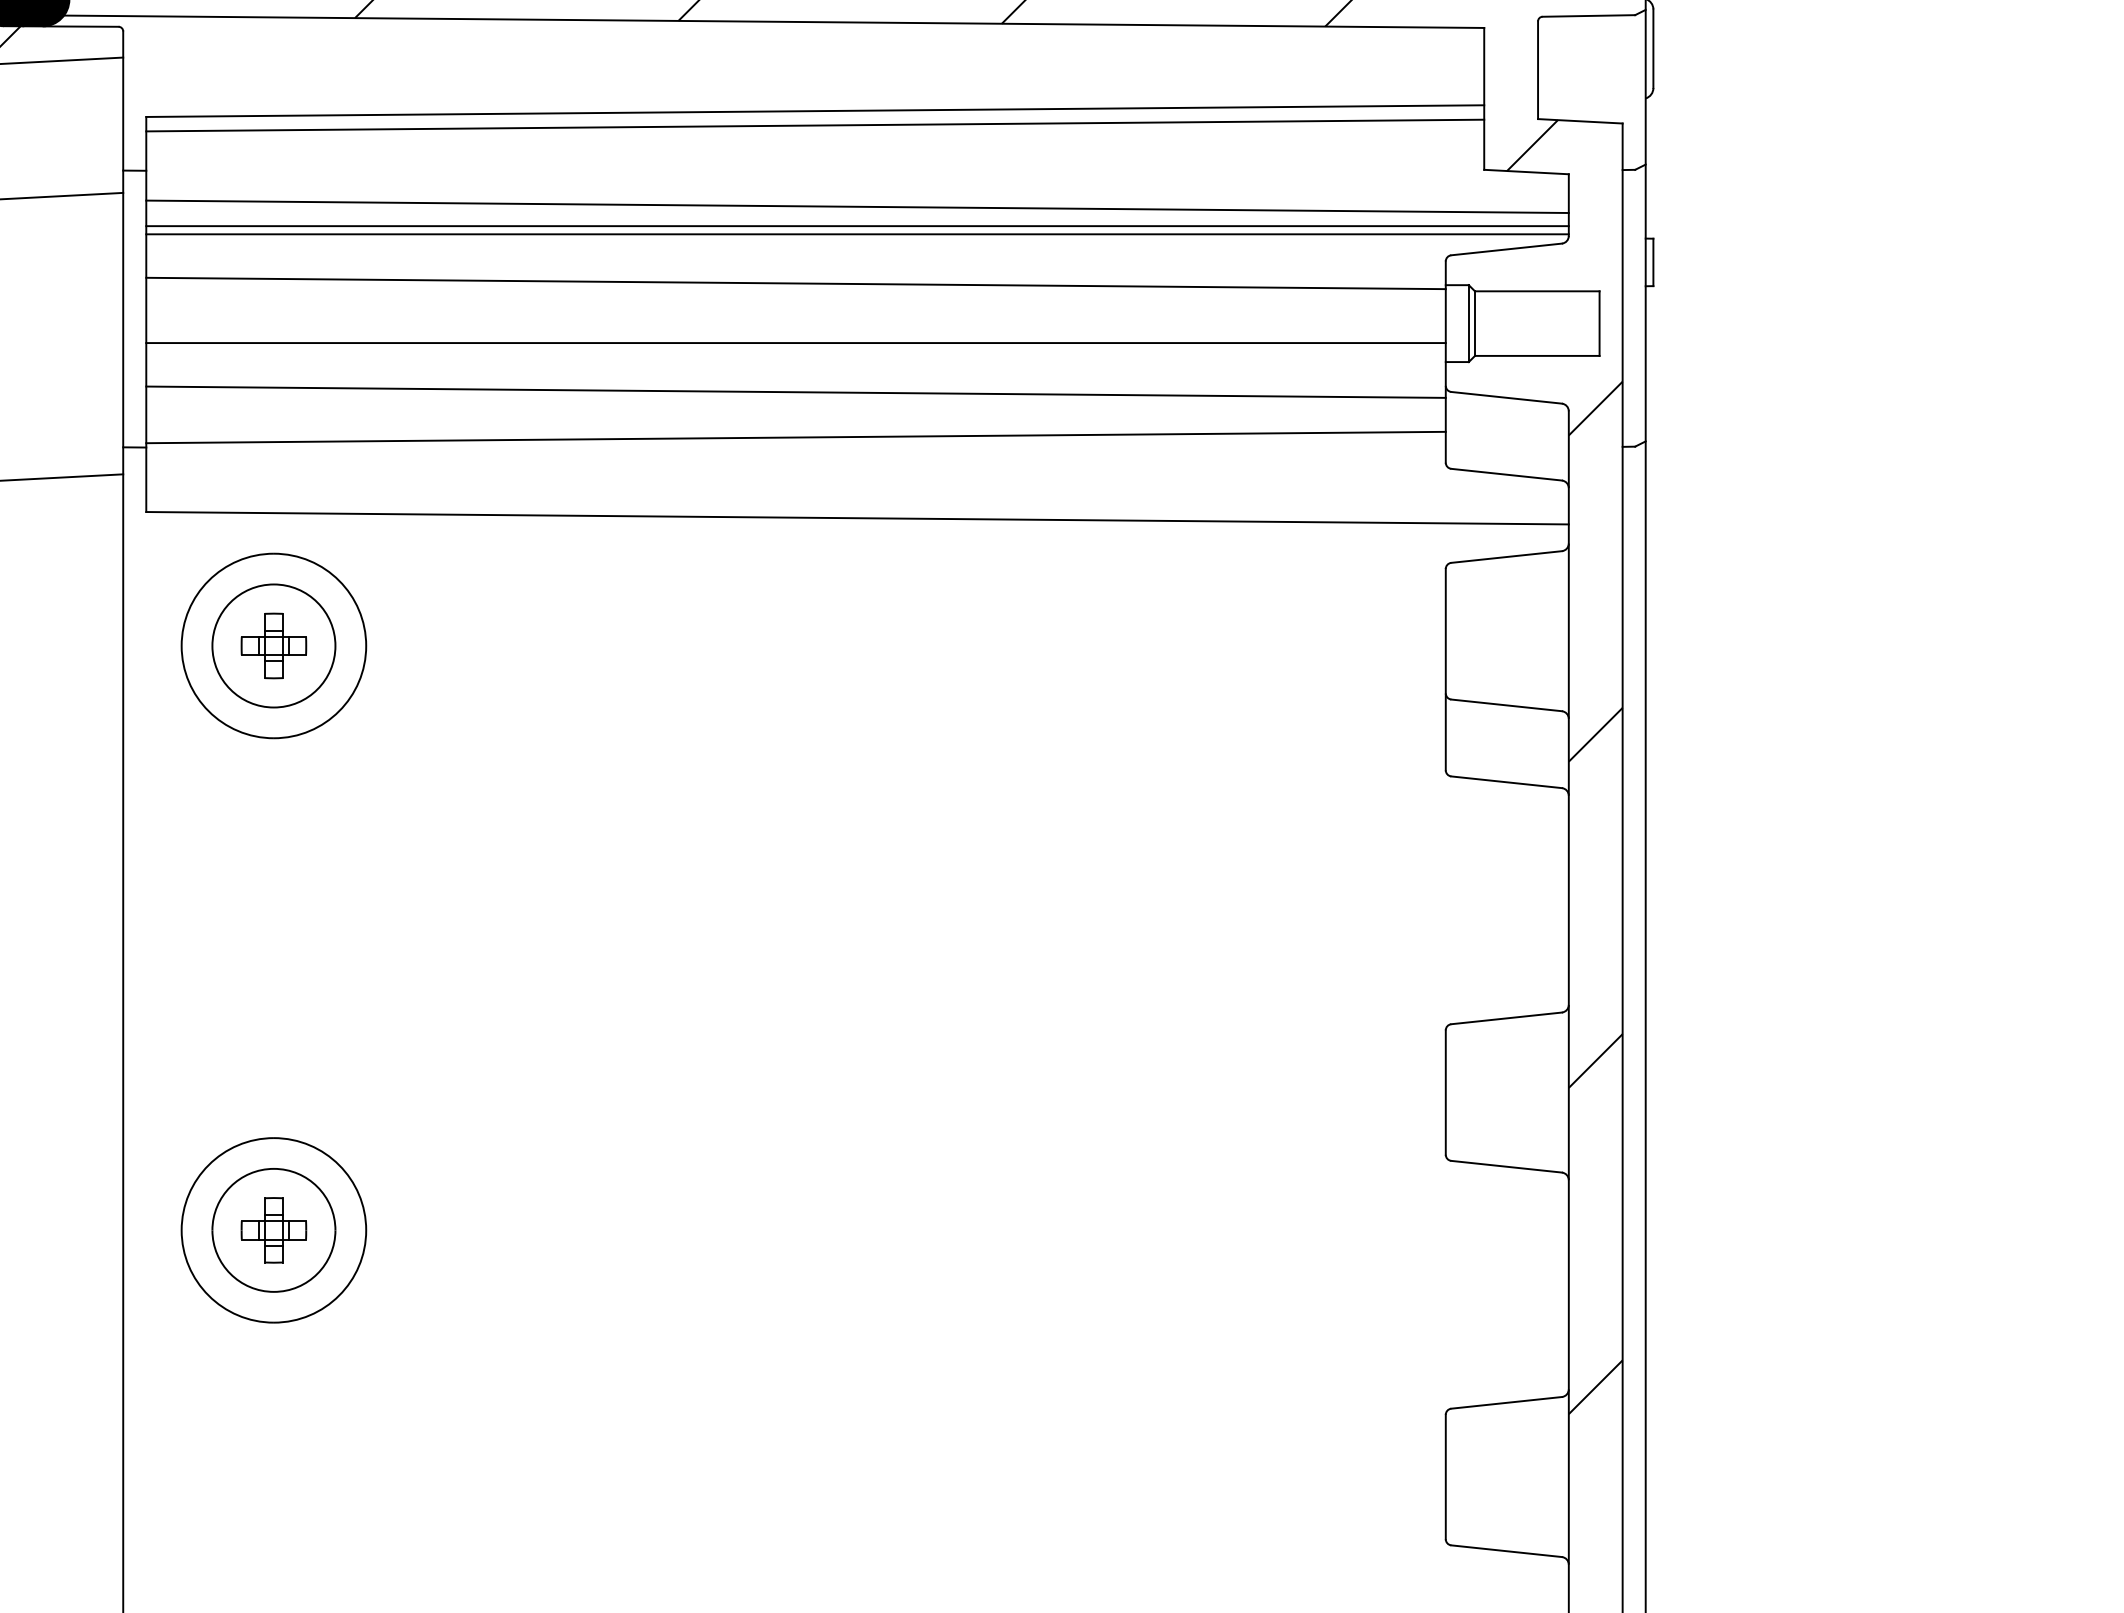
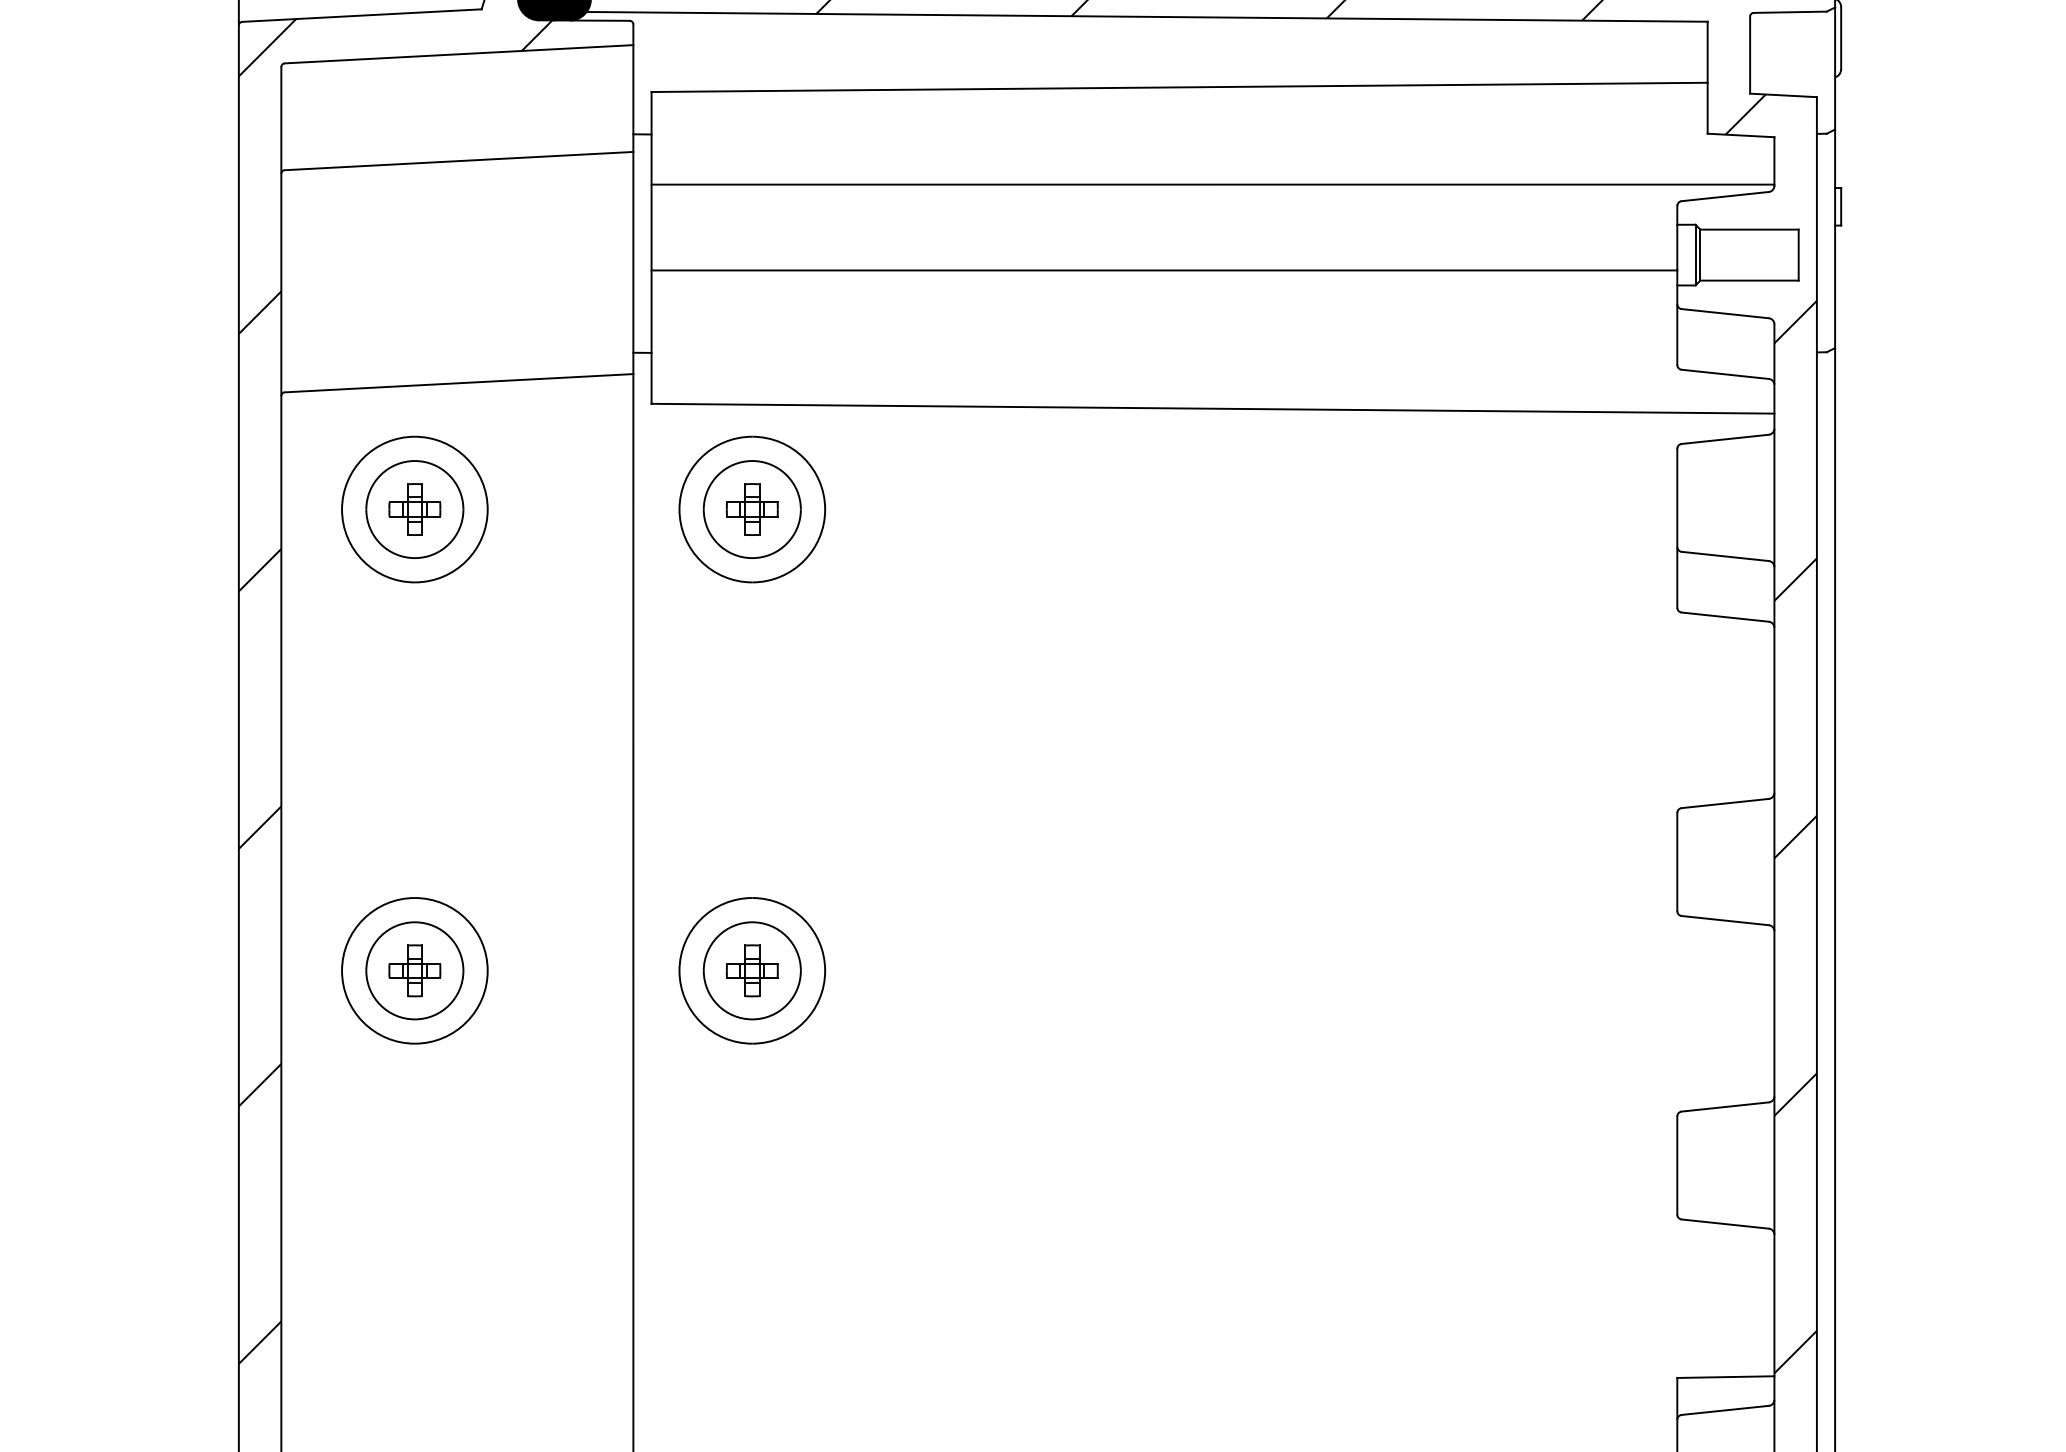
line: (815, 125) -> (1179, 98), removed
line: (856, 206) -> (1212, 162), removed
line: (856, 226) -> (1212, 178), removed
line: (796, 282) -> (1164, 222), removed
line: (796, 391) -> (1164, 308), removed
line: (796, 436) -> (1164, 344), removed

